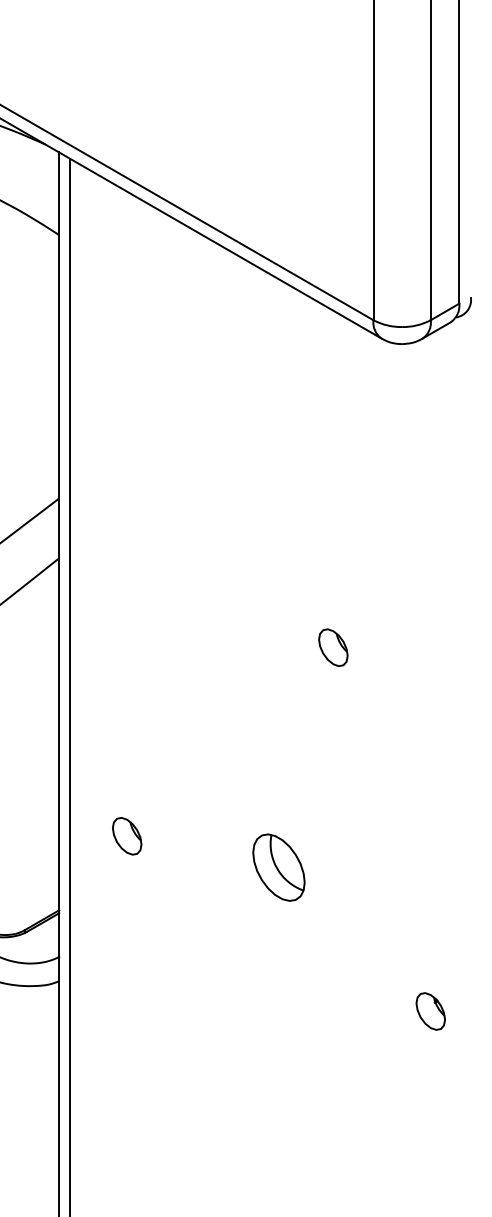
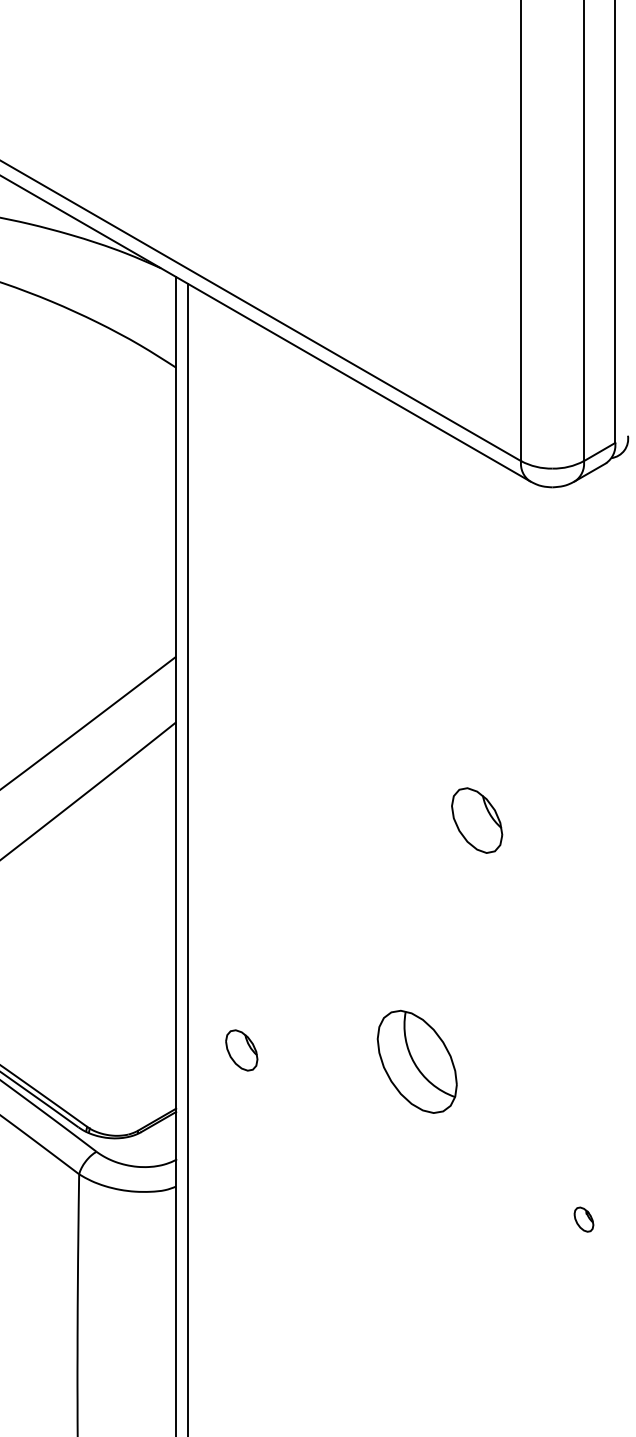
part: (332, 647) -> (476, 820), size x1.6
part: (126, 836) -> (241, 1050), moved
part: (279, 867) -> (417, 1061), size x1.4
part: (430, 1011) -> (583, 1219), size x0.6

